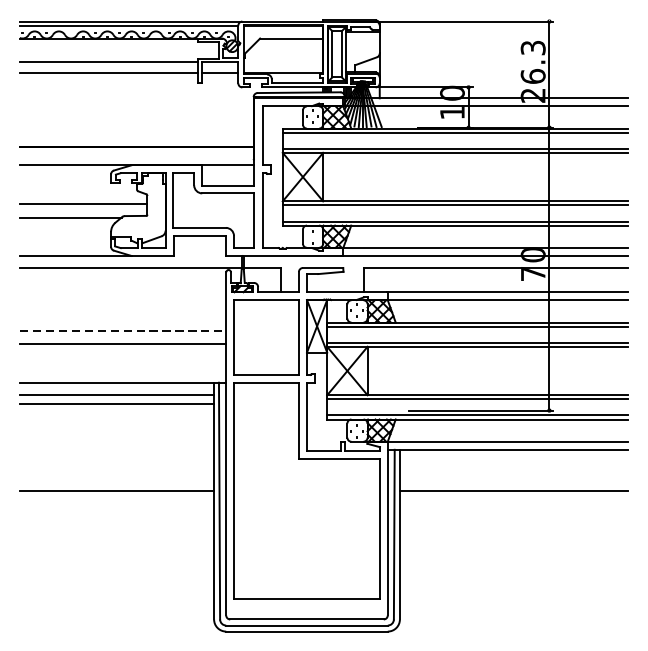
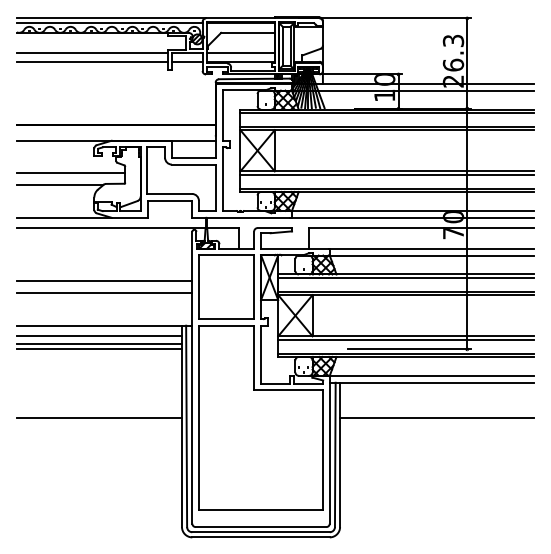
line: (282, 62) -> (240, 53), added
line: (122, 330) -> (104, 281), dashed -> solid
line: (117, 410) -> (99, 349), added

